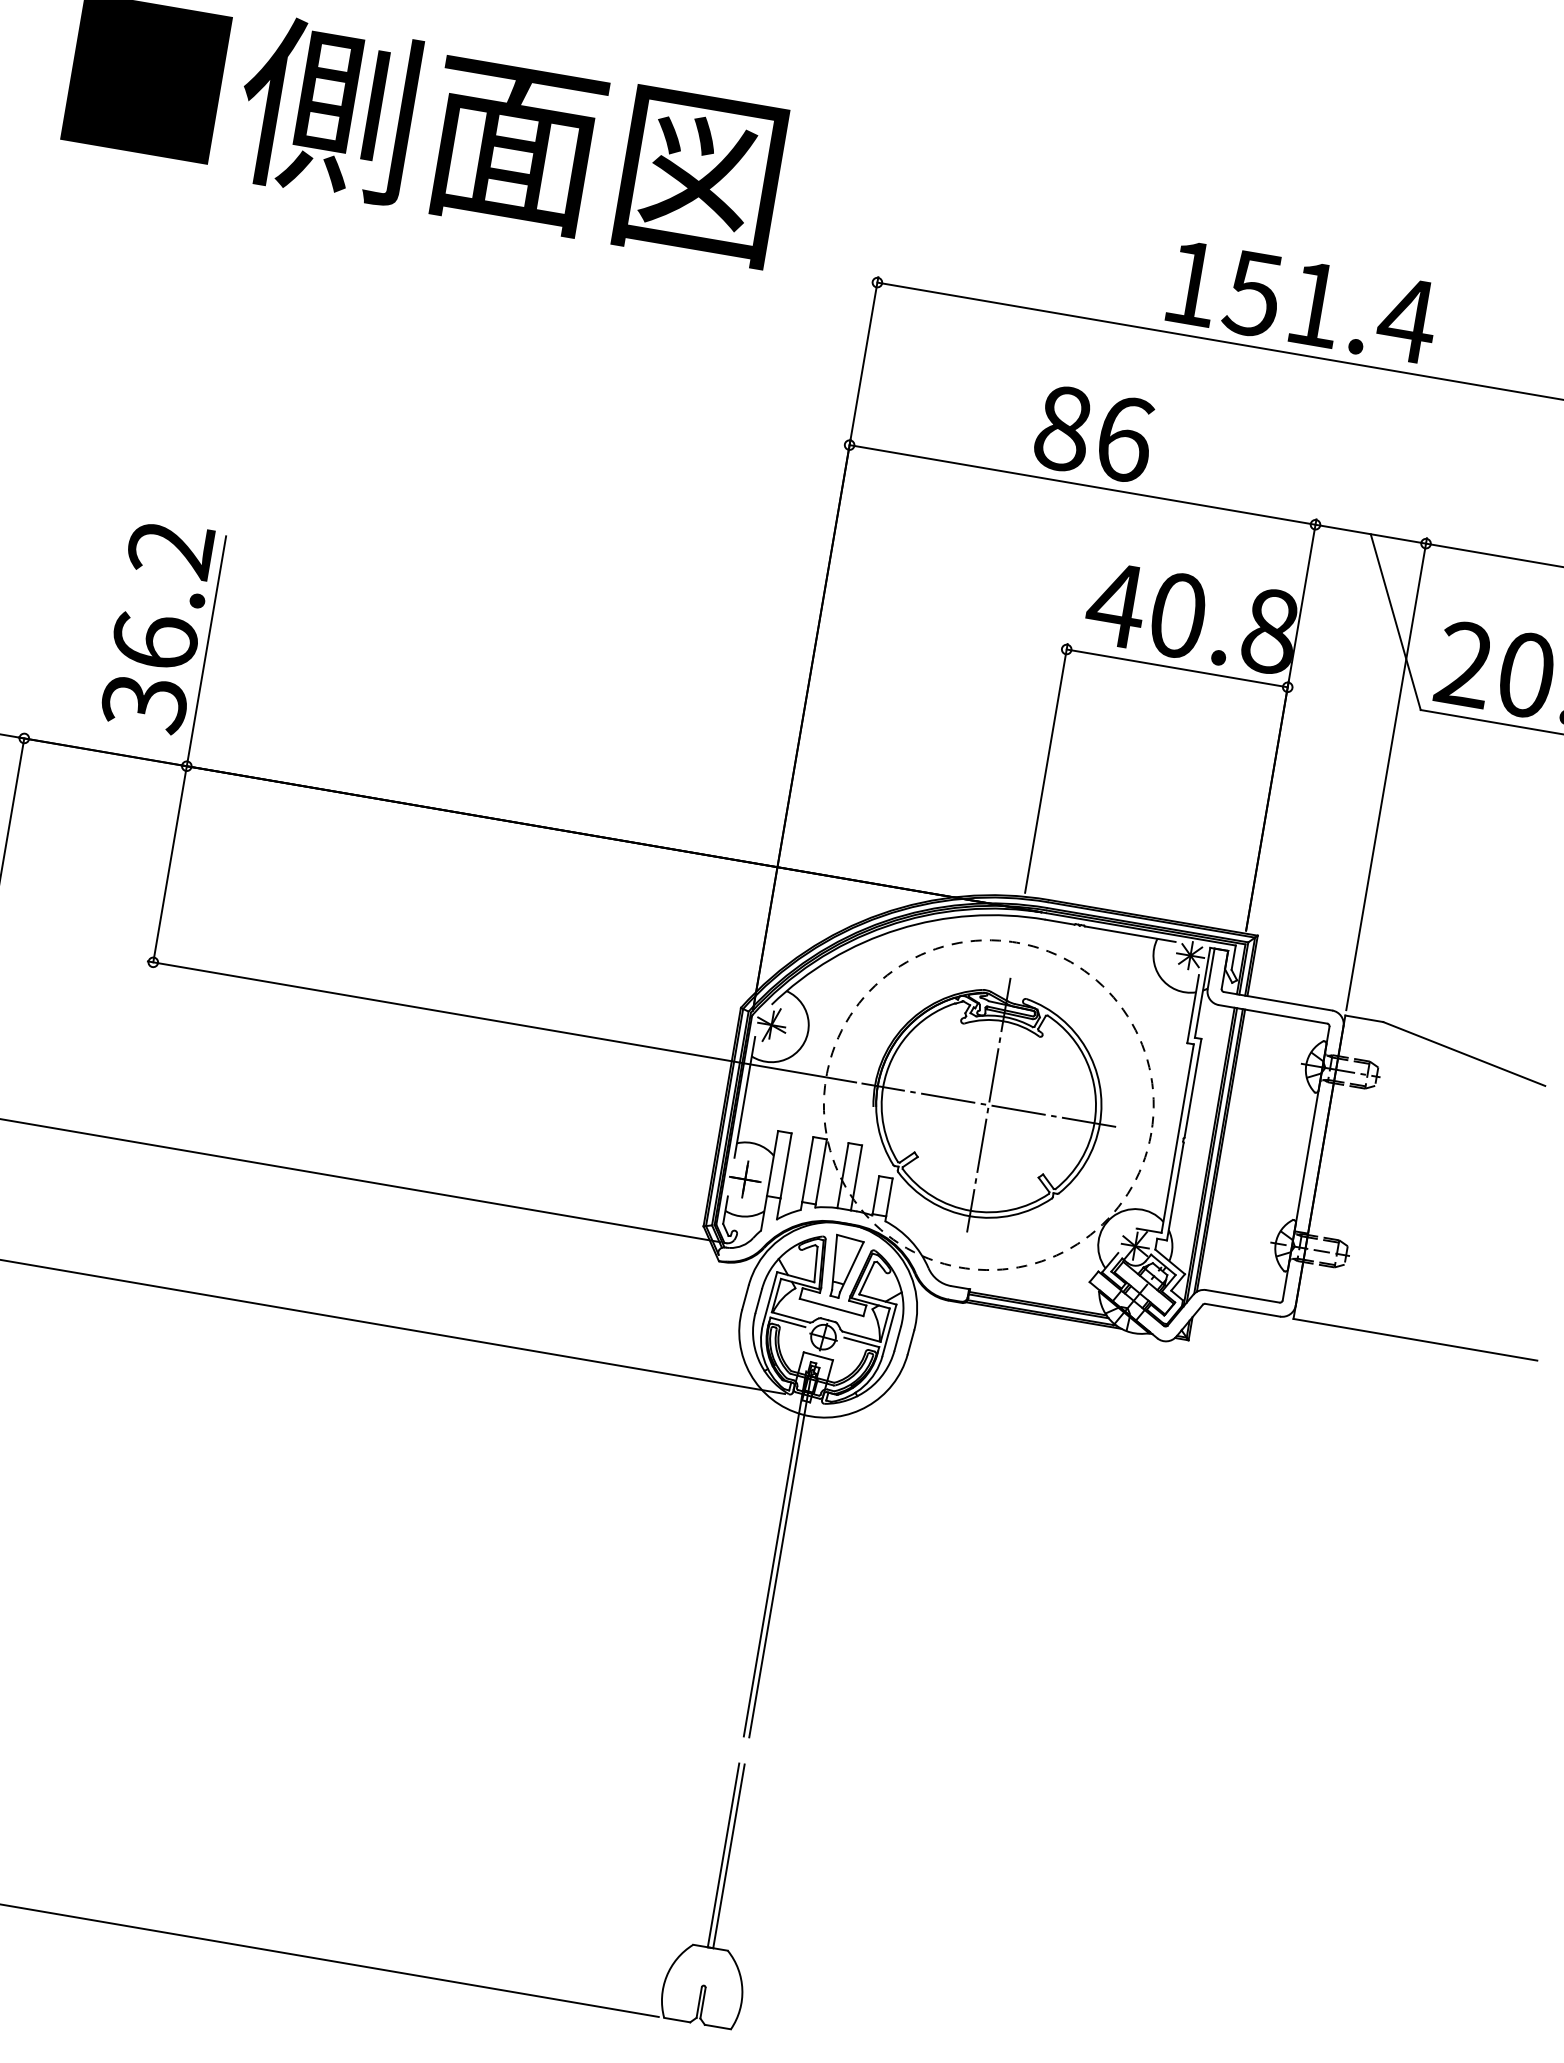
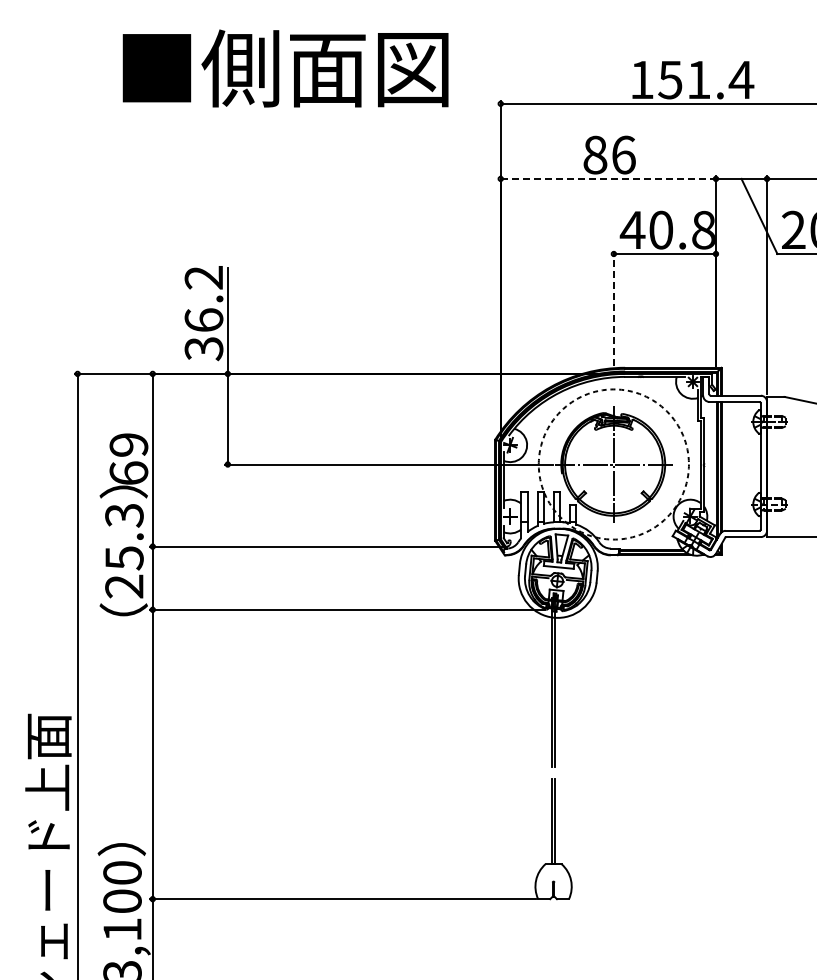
line: (1083, 484) -> (608, 178), solid -> dashed
line: (1045, 767) -> (613, 308), solid -> dashed

